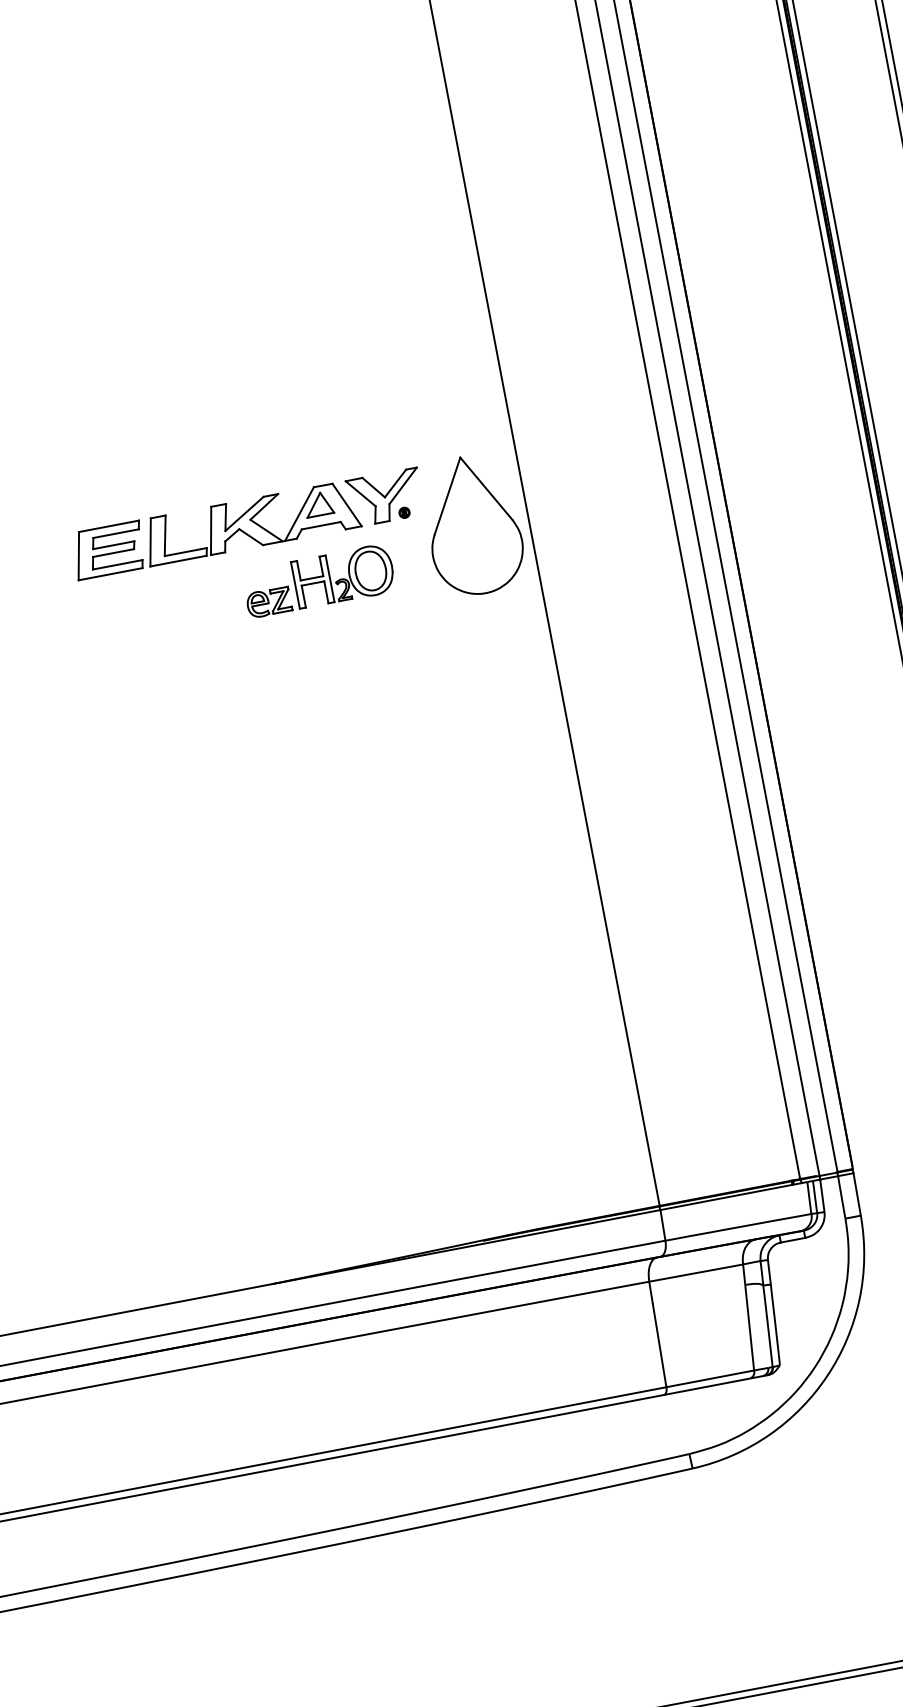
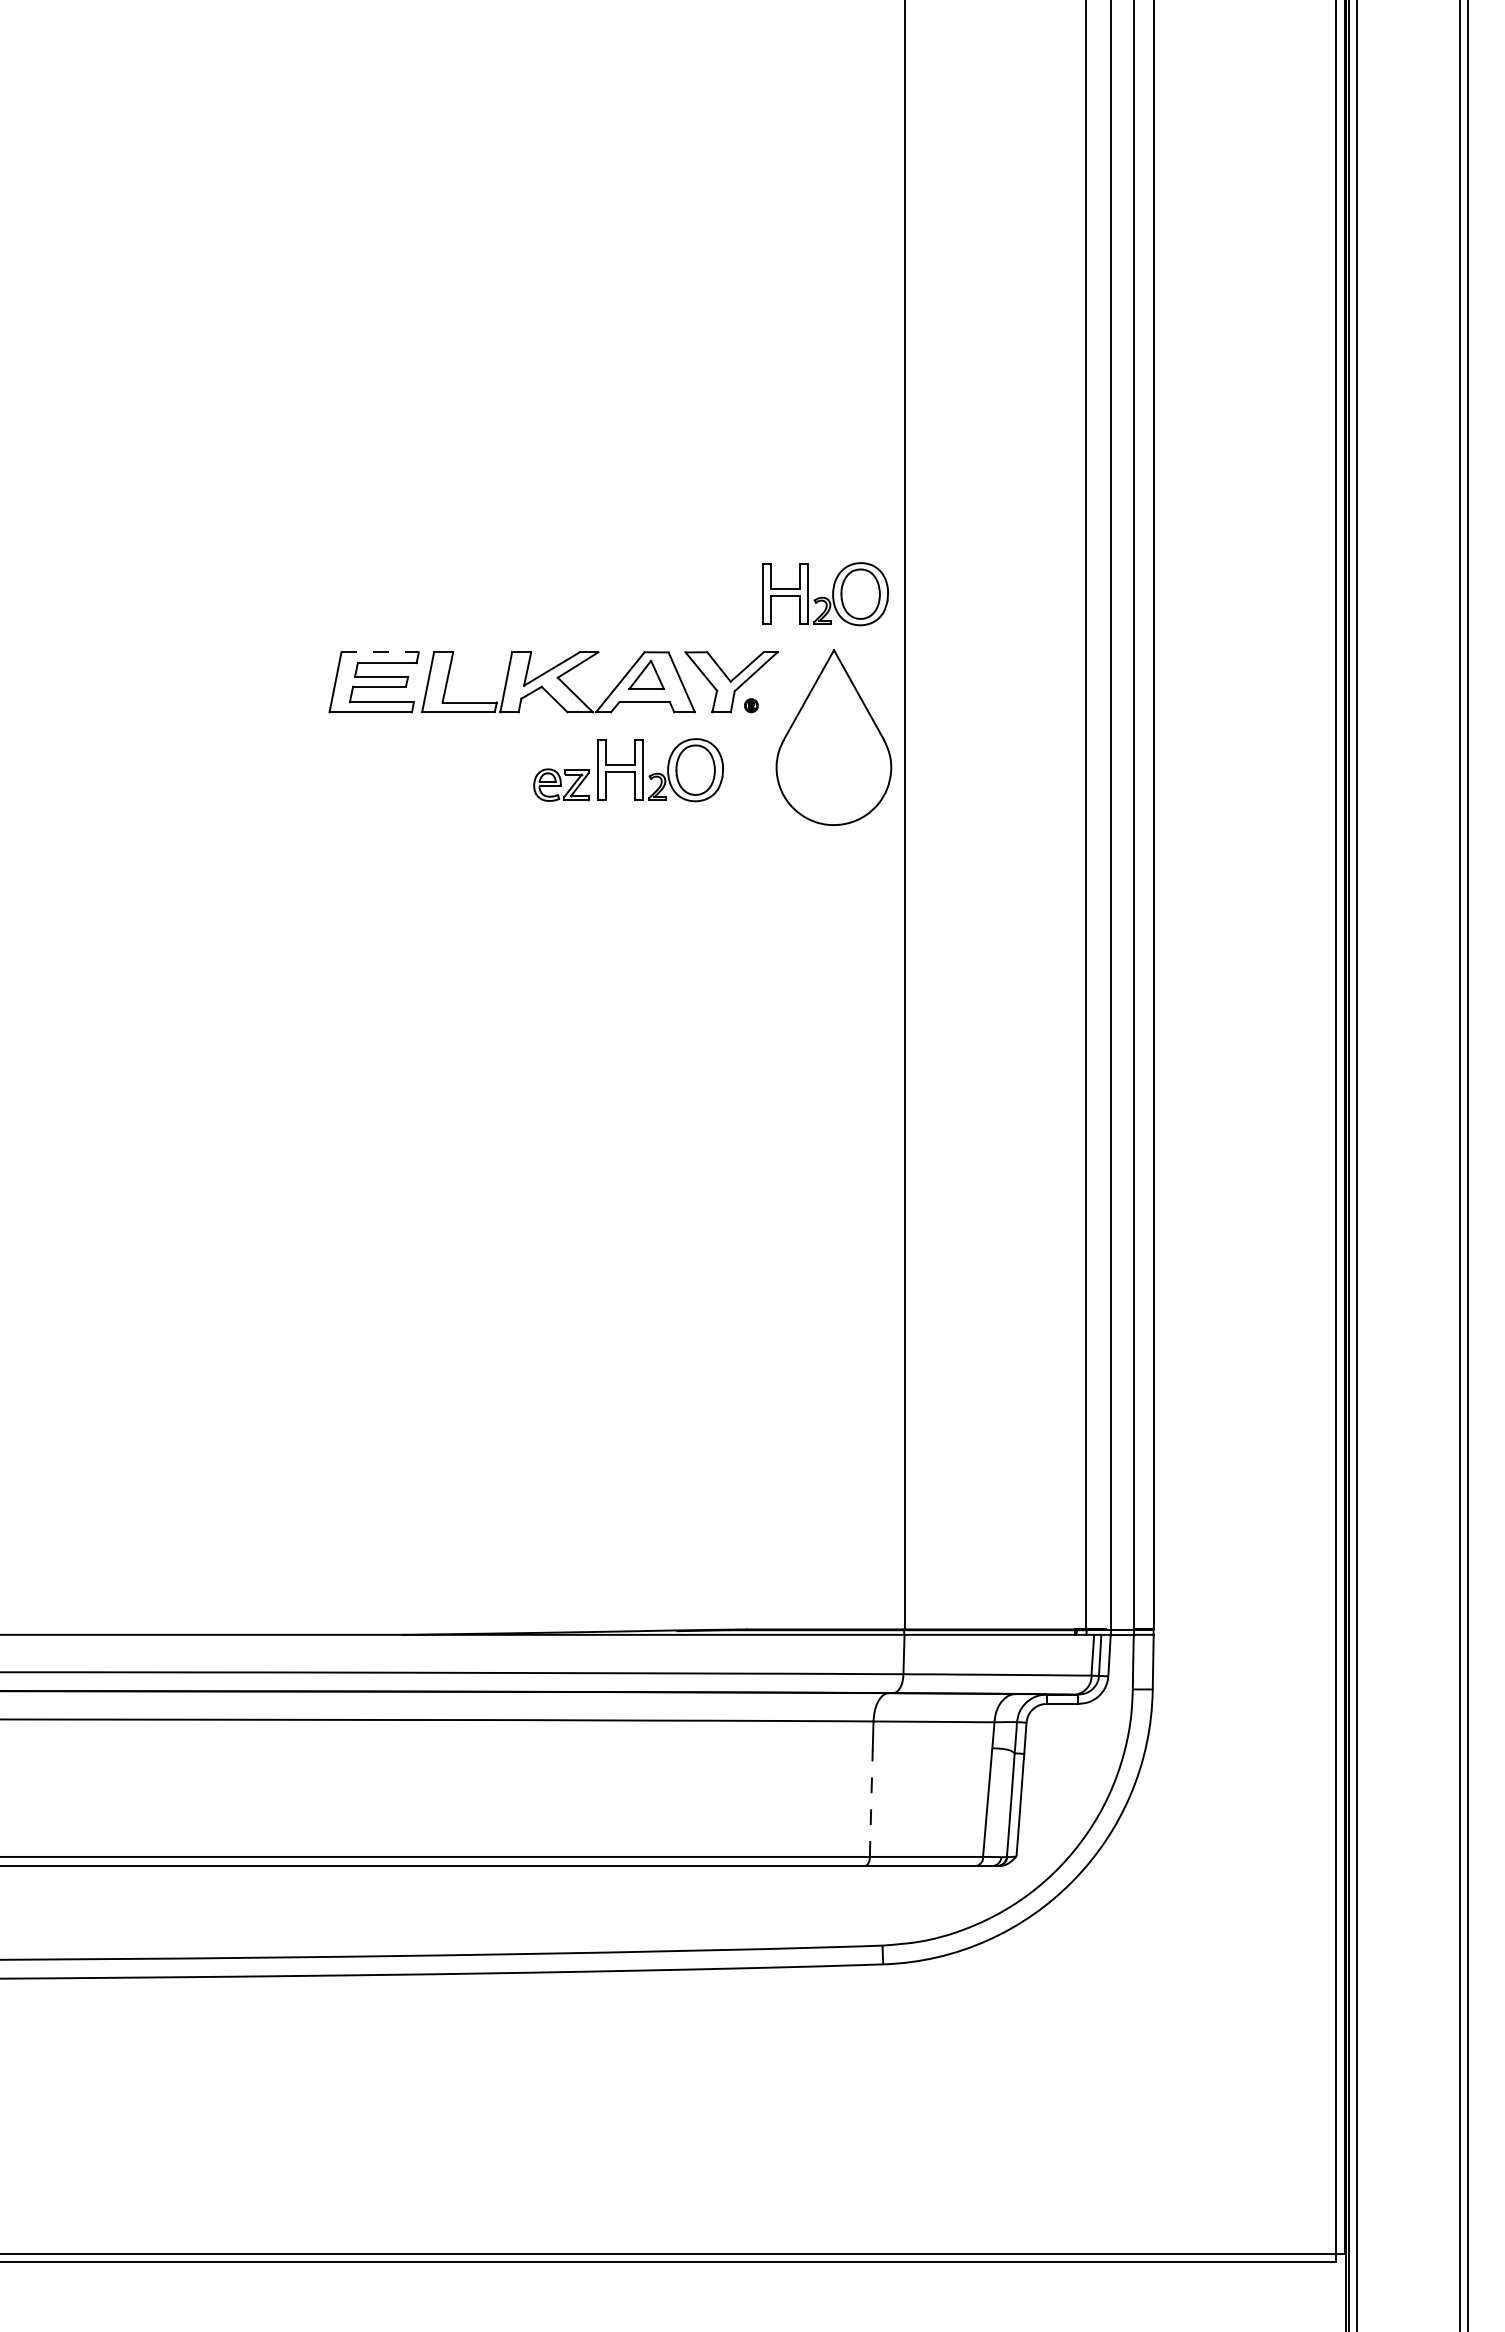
part: (445, 415) -> (825, 594), added
line: (109, 526) -> (380, 652), solid -> dashed
line: (659, 1345) -> (871, 1803), solid -> dashed

